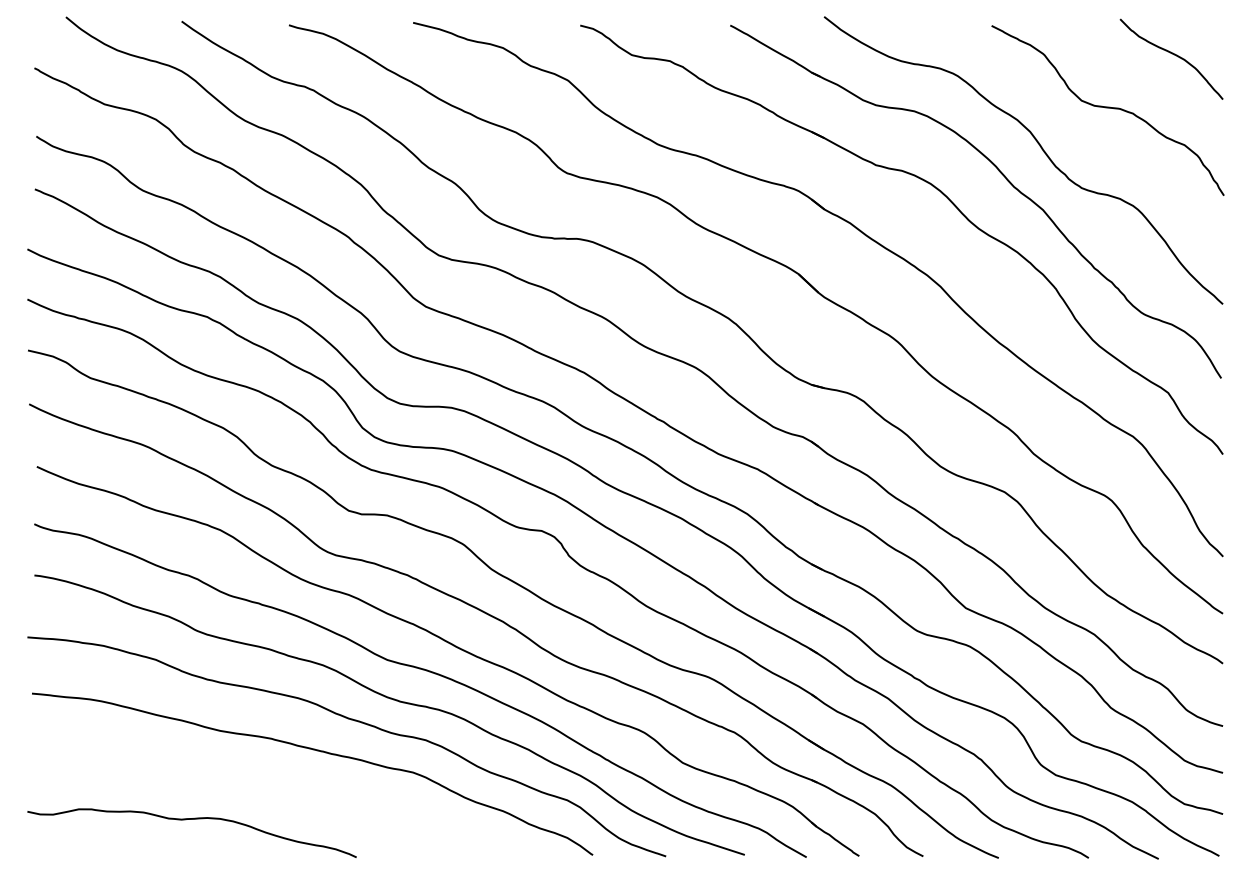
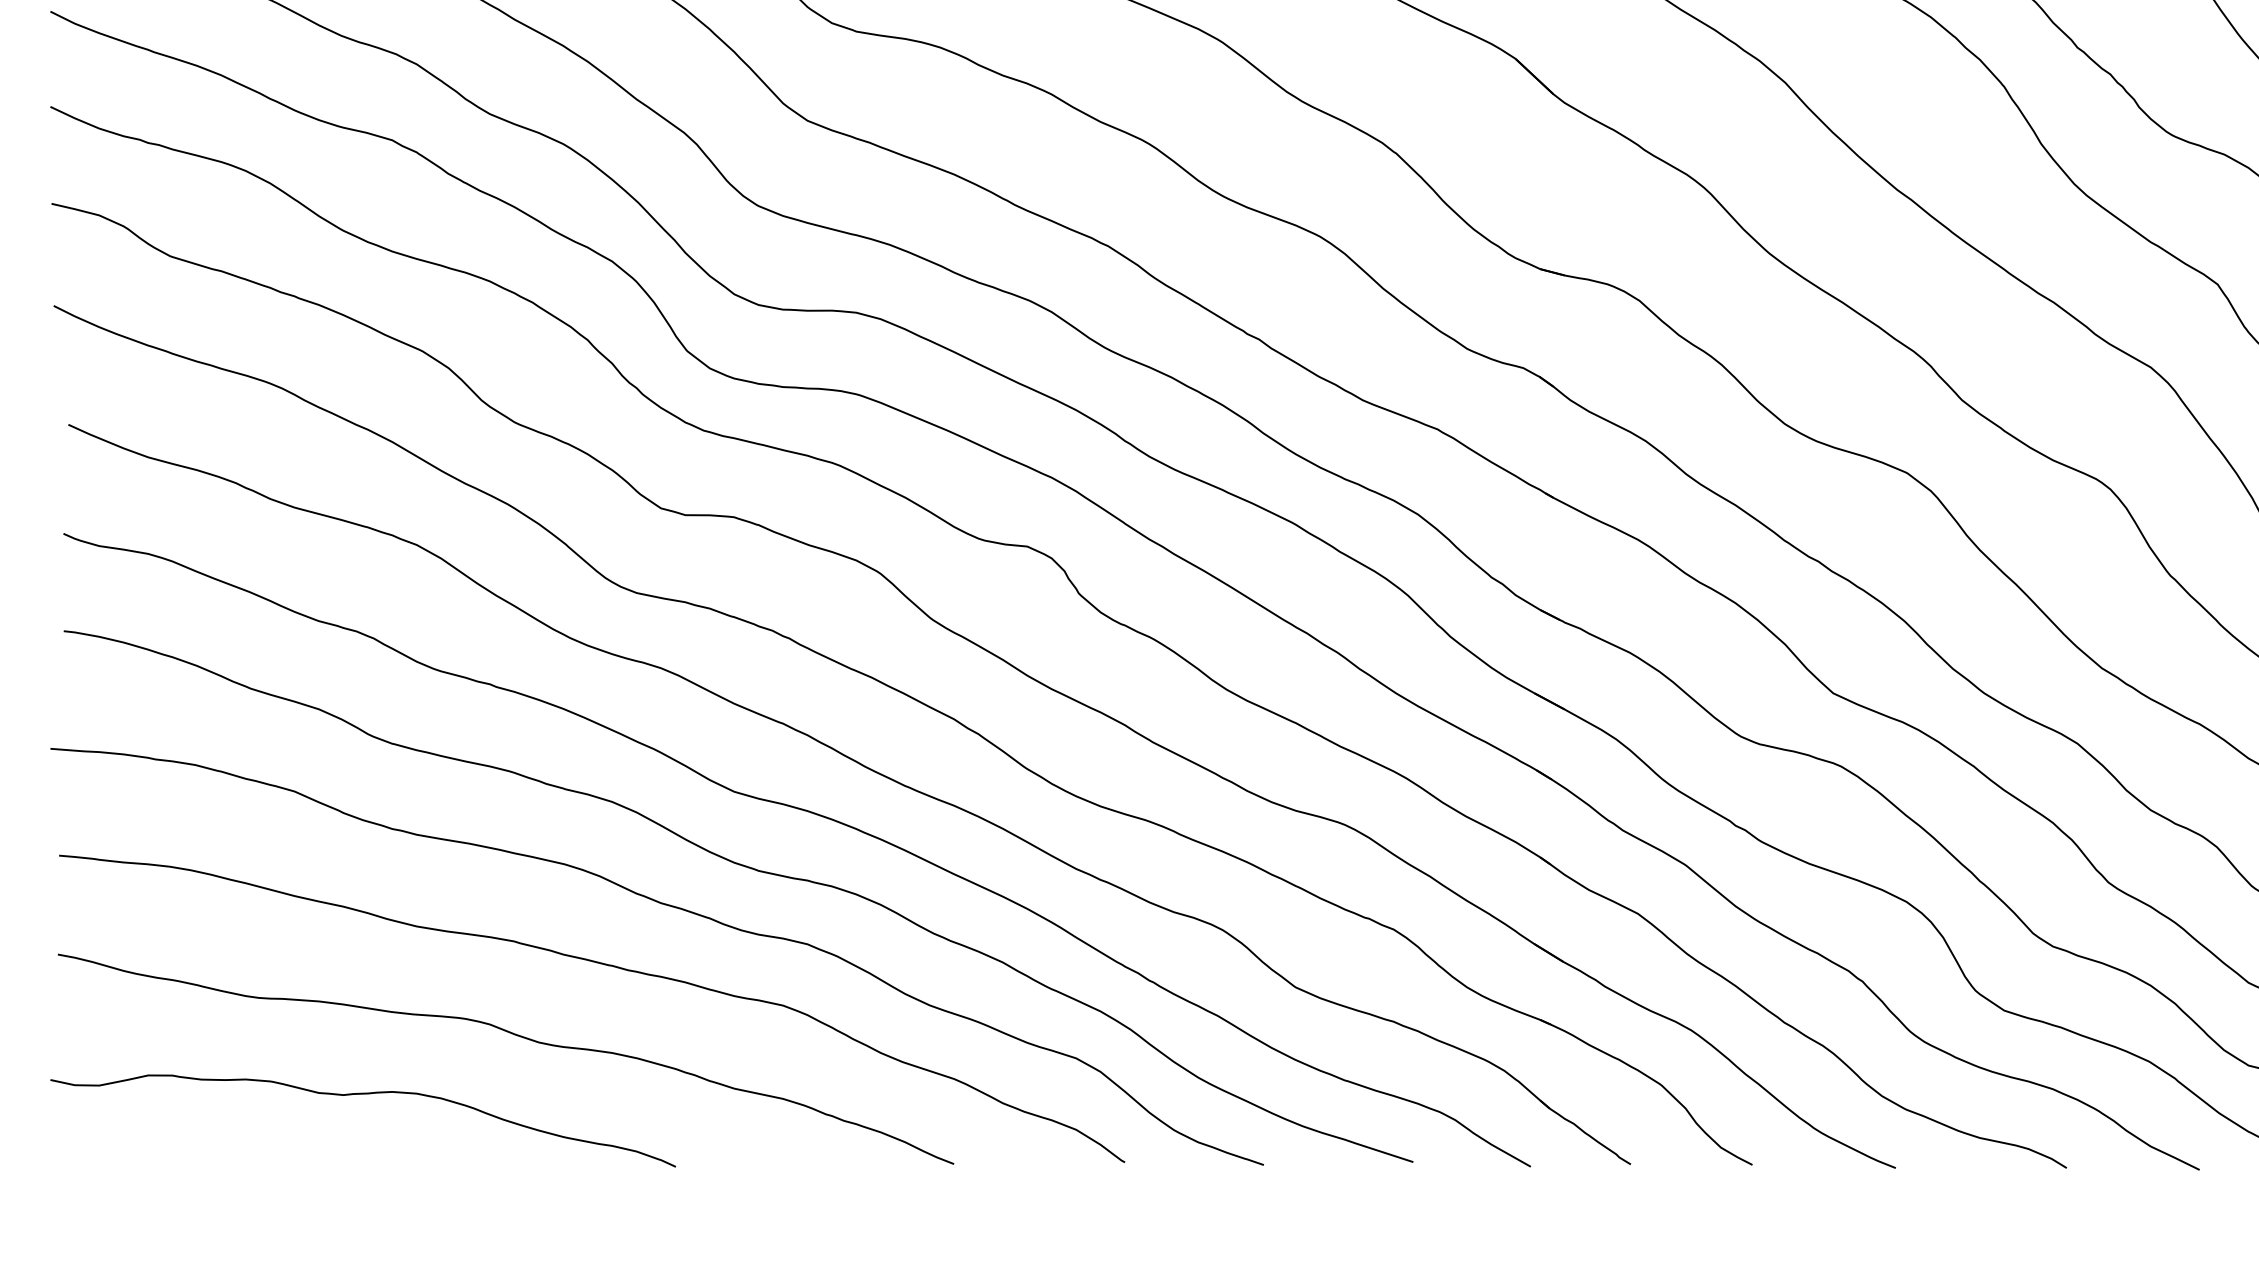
curve: (270, 788) -> (512, 1035), added

